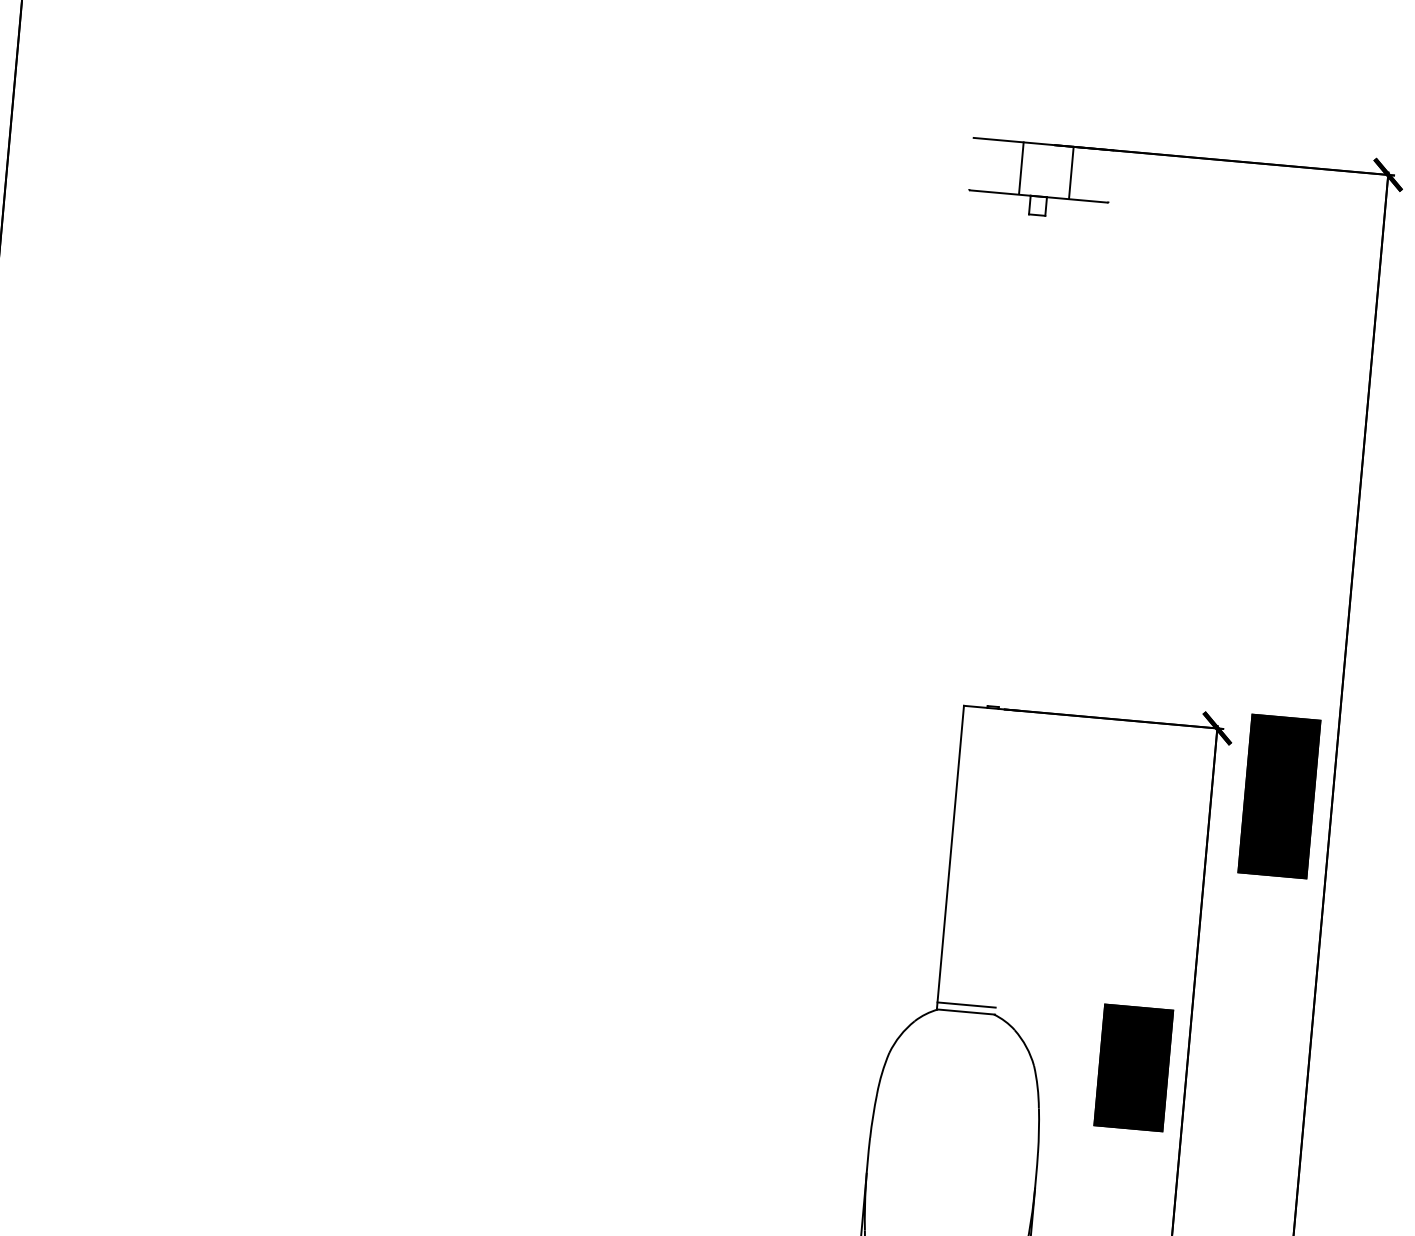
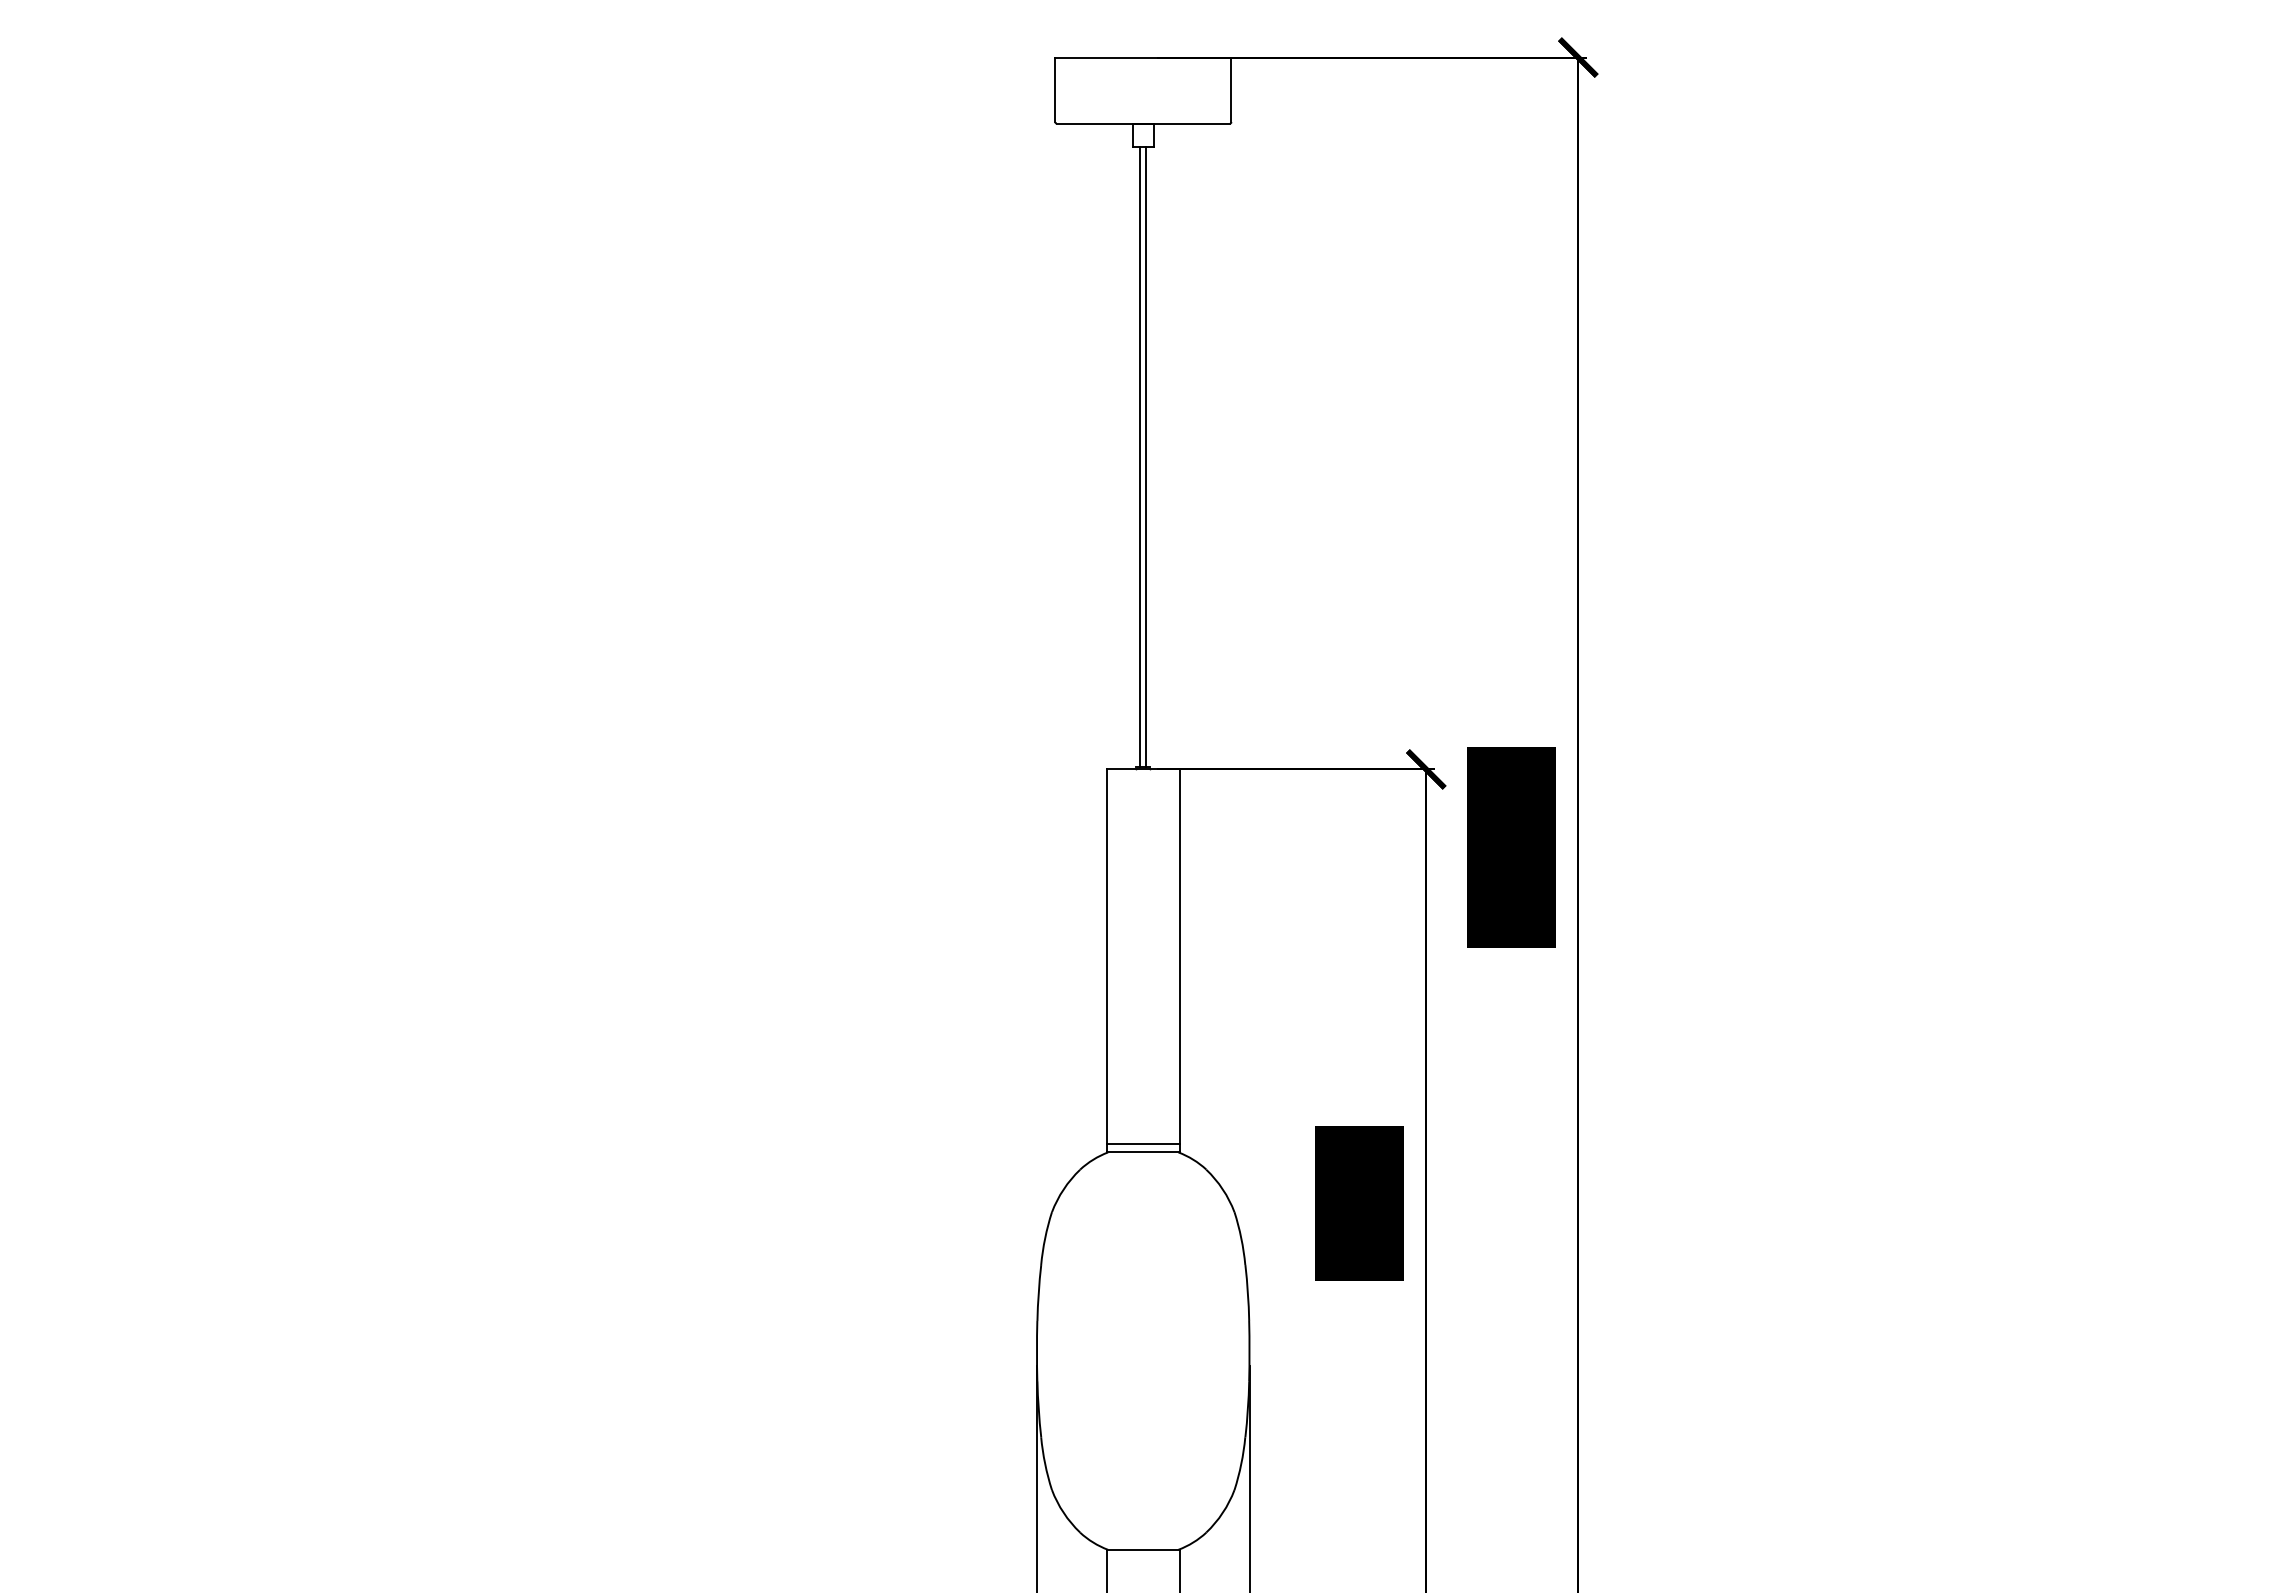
line: (1021, 167) -> (1055, 89), moved
line: (1071, 172) -> (1231, 89), moved
line: (1012, 460) -> (1140, 457), added
line: (1017, 461) -> (1146, 457), added
line: (1008, 862) -> (1179, 960), added

